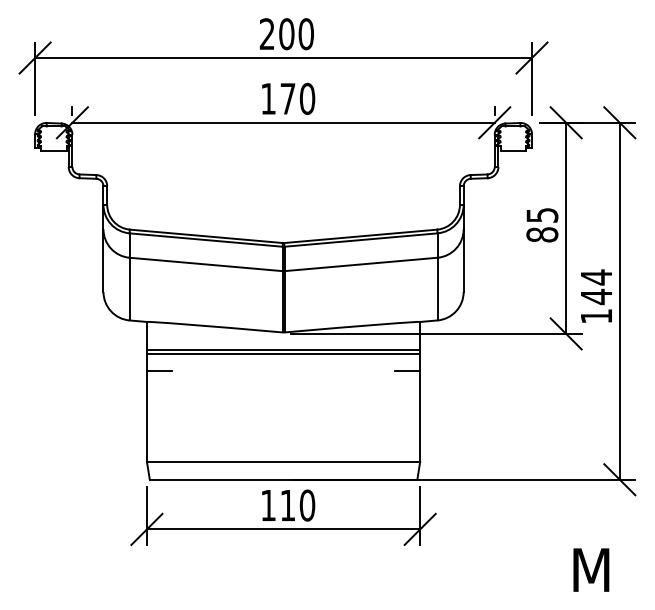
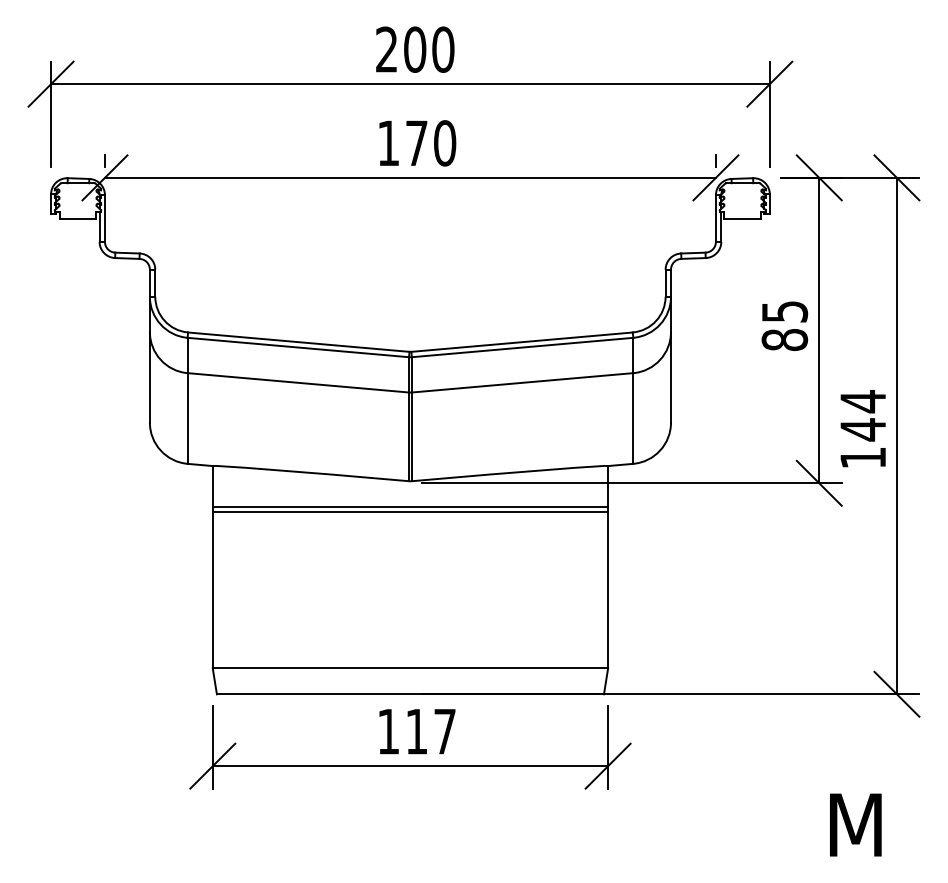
line: (158, 371) -> (229, 537), removed
line: (407, 371) -> (589, 537), removed
text: (307, 505) -> (445, 731), 110 -> 117

